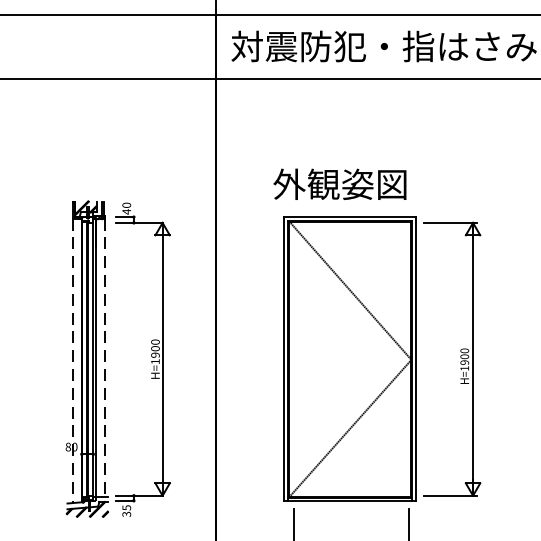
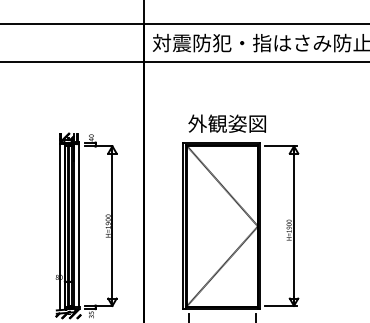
text: (338, 183) -> (226, 123), moved
line: (104, 358) -> (78, 225), dashed -> solid
line: (73, 361) -> (60, 227), dashed -> solid

